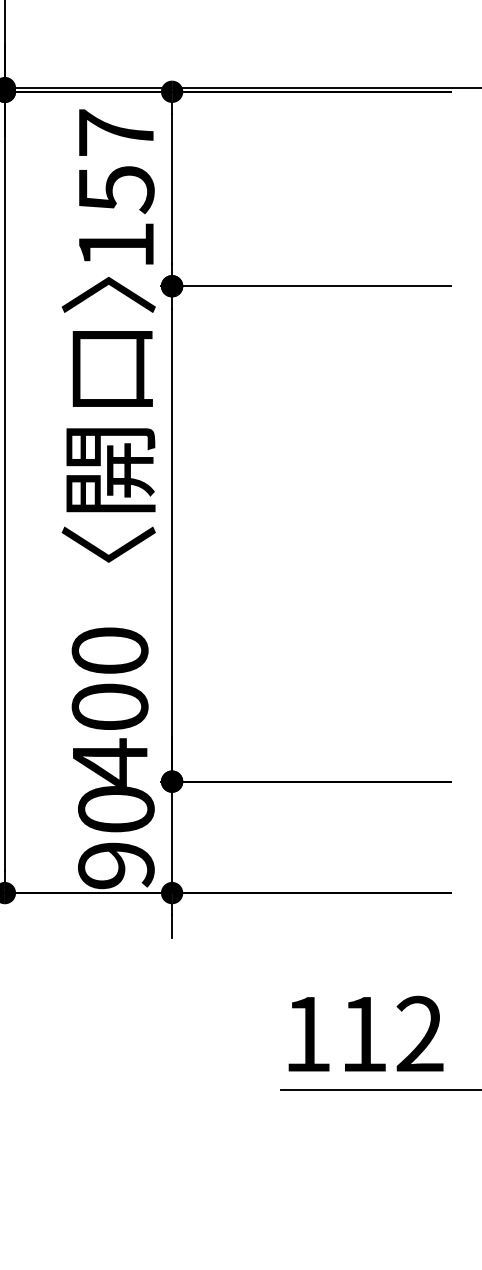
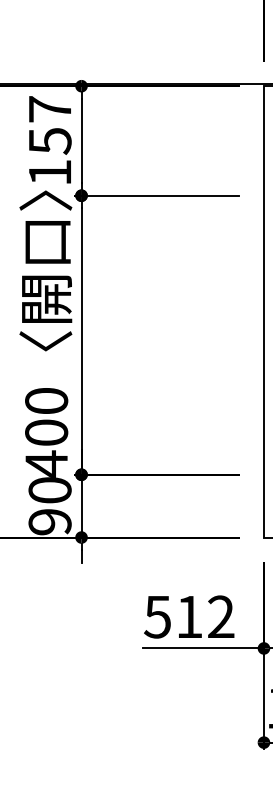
text: (306, 1035) -> (157, 617), 112 -> 512

